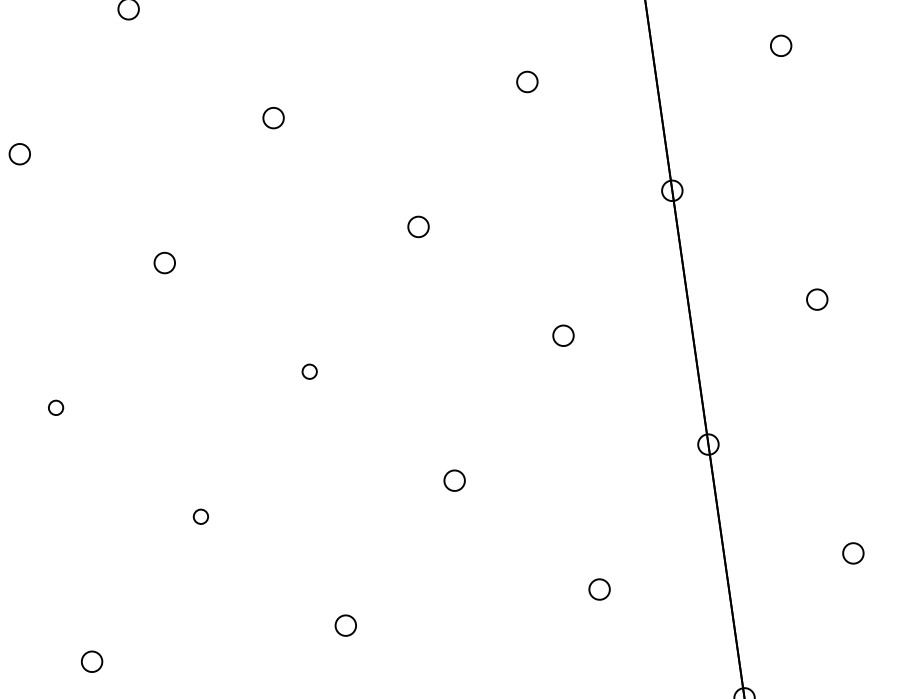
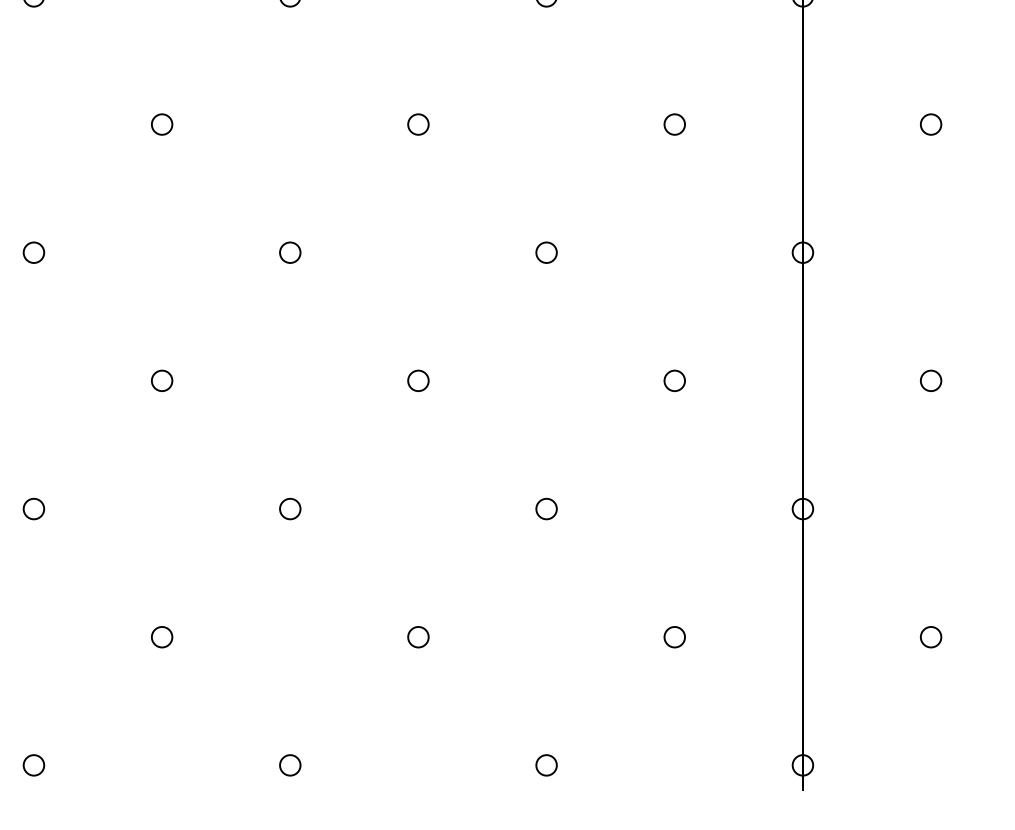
part: (309, 371) -> (418, 380), size x1.43
part: (56, 407) -> (162, 380), size x1.43
part: (201, 516) -> (290, 508), size x1.43

